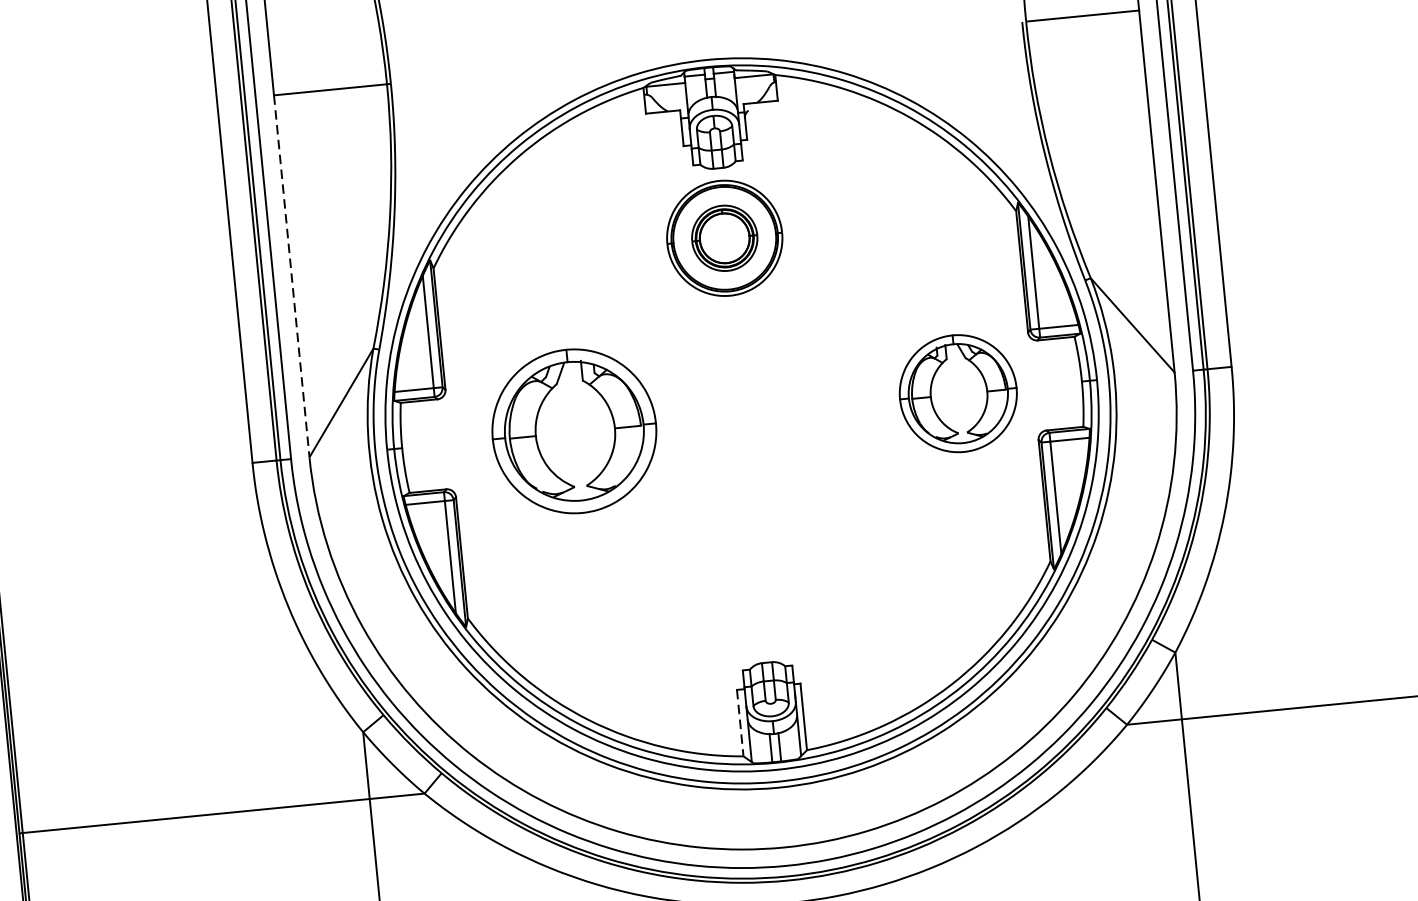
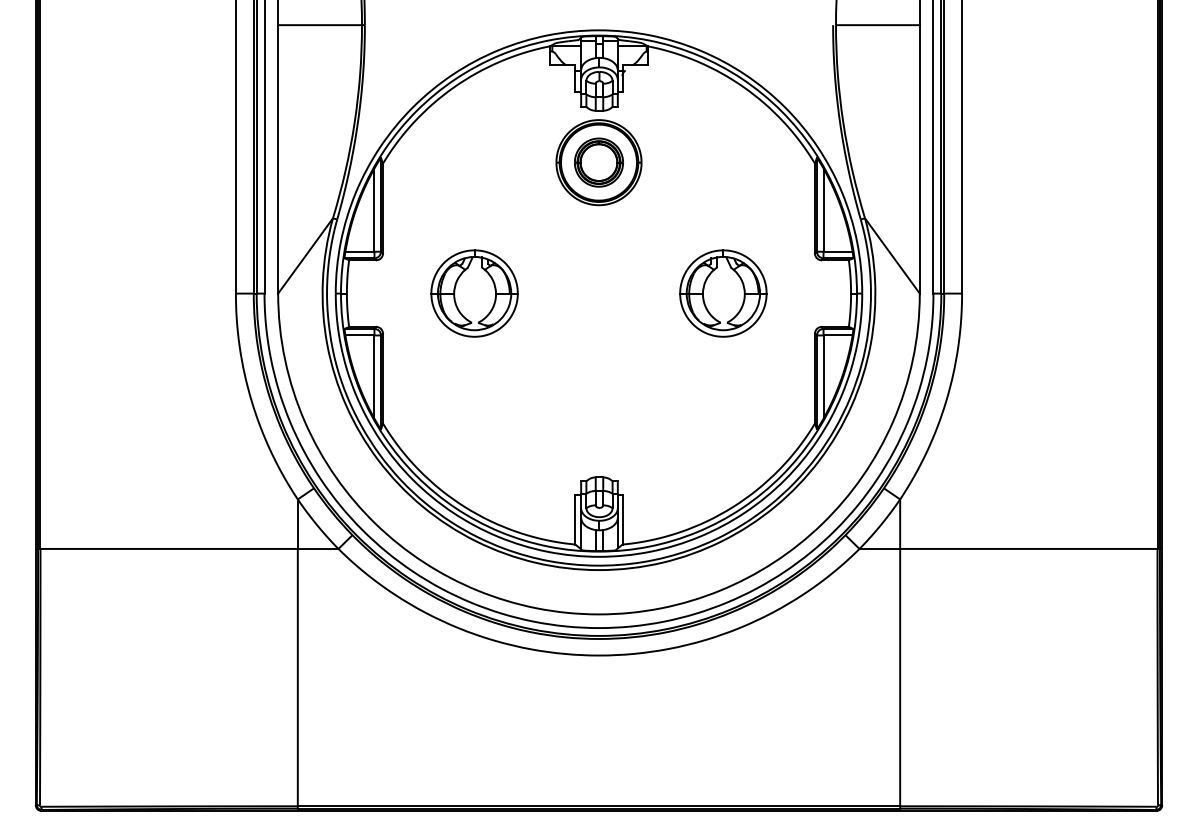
line: (292, 276) -> (278, 159), dashed -> solid
part: (958, 393) -> (723, 293), moved
part: (574, 431) -> (474, 293), size x0.71
line: (740, 722) -> (575, 519), dashed -> solid

